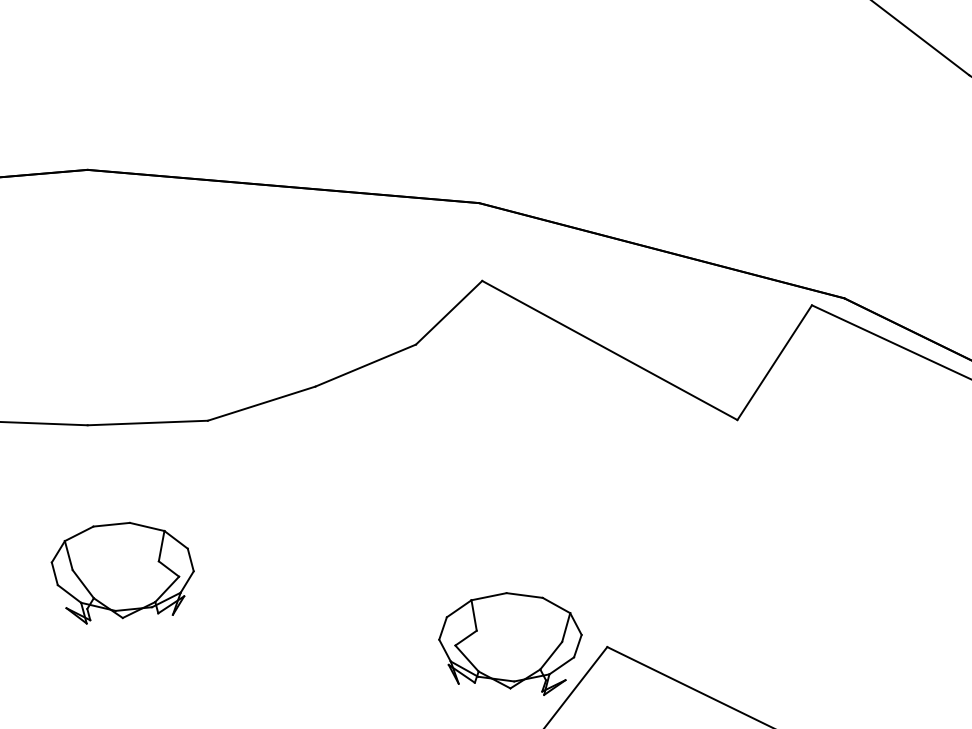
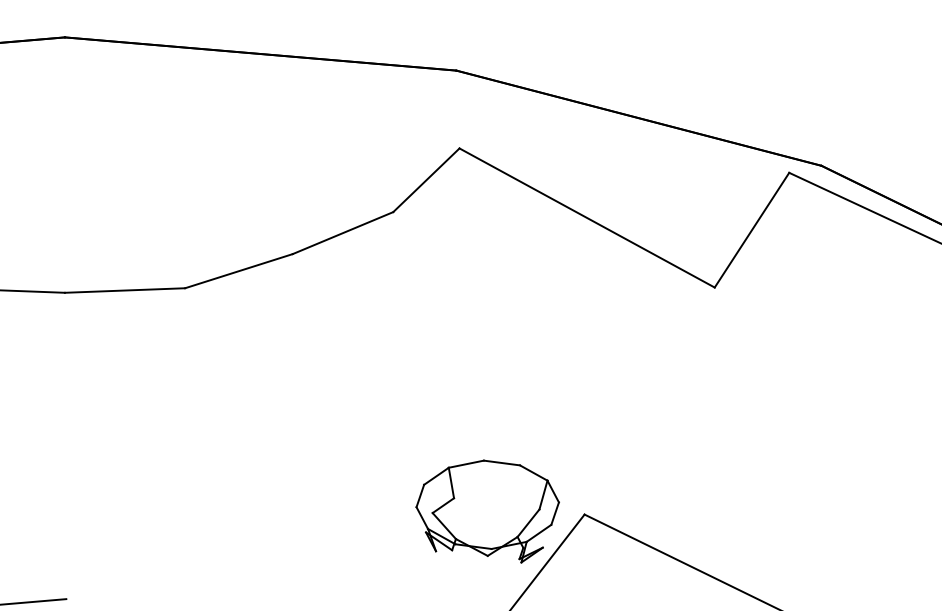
part: (122, 572) -> (99, 440), removed

